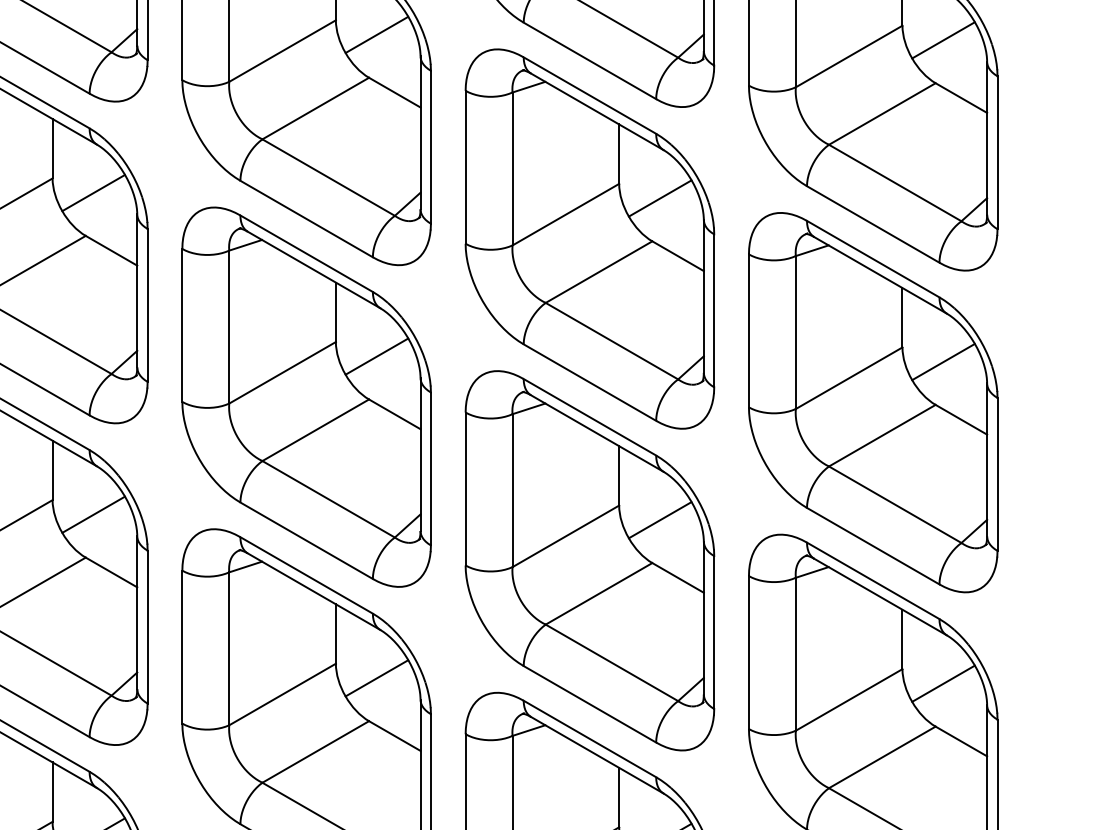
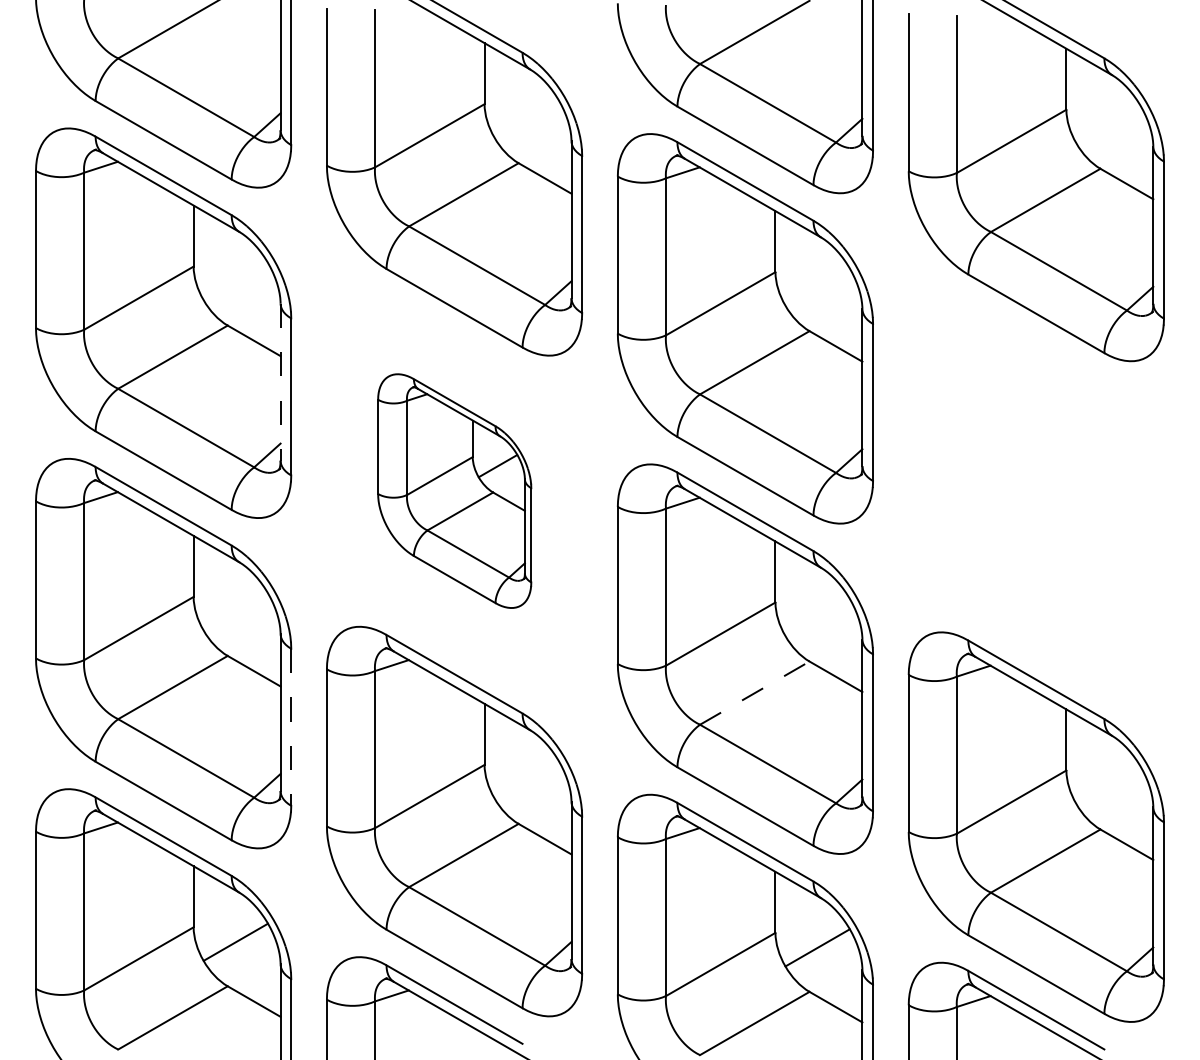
line: (376, 34) -> (526, 118), removed
line: (943, 40) -> (1108, 124), removed
line: (93, 192) -> (235, 281), removed
line: (660, 197) -> (817, 286), removed
line: (137, 291) -> (280, 382), solid -> dashed
part: (306, 396) -> (454, 490), size x0.6
part: (872, 402) -> (1035, 496), removed
line: (93, 514) -> (235, 611), removed
line: (660, 520) -> (817, 617), removed
line: (599, 593) -> (755, 692), solid -> dashed
line: (147, 627) -> (291, 727), solid -> dashed
line: (376, 677) -> (526, 779), removed
line: (943, 683) -> (1108, 785), removed

